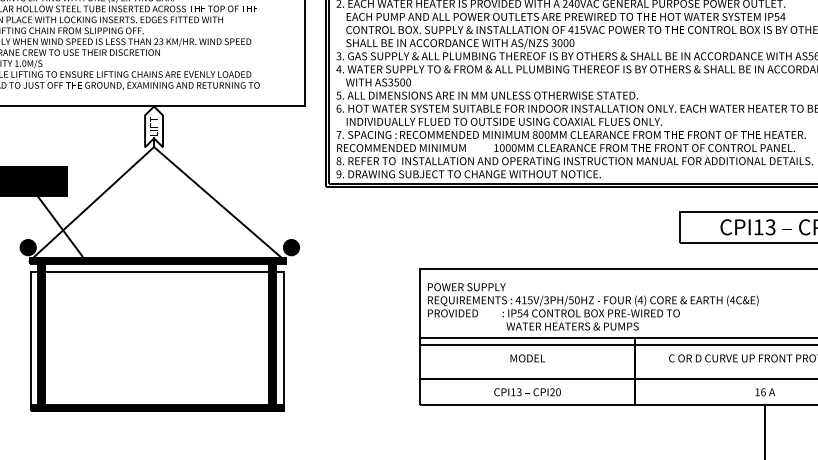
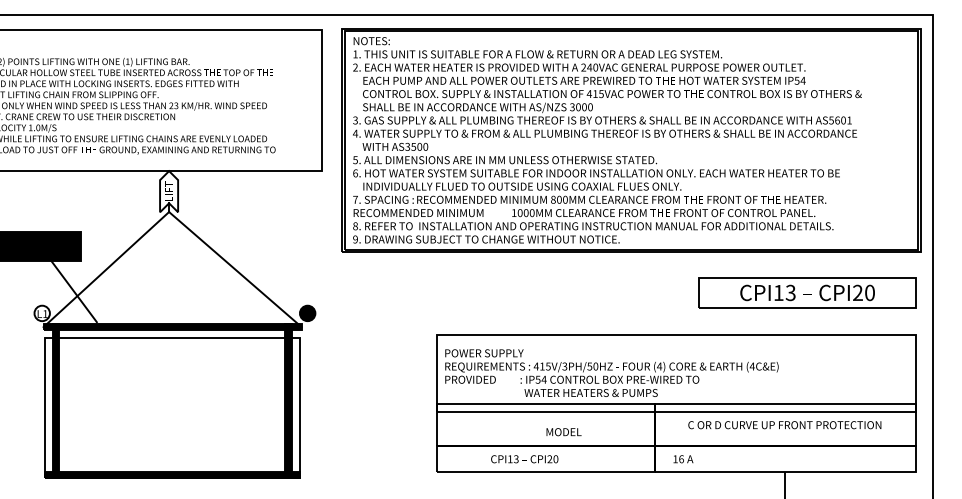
fill: (27, 247) -> (41, 313), removed
text: (527, 358) -> (563, 432), moved
text: (527, 392) -> (524, 459), moved
text: (765, 392) -> (683, 459), moved

